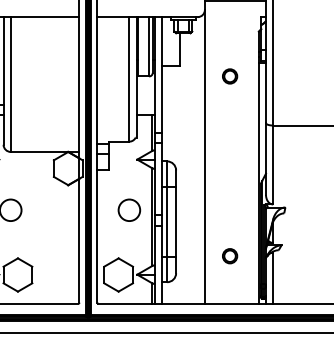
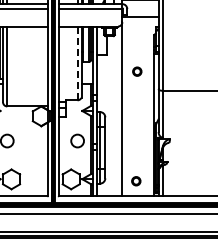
part: (230, 76) -> (137, 71), moved
line: (129, 79) -> (77, 63), solid -> dashed
part: (230, 256) -> (136, 181), moved

